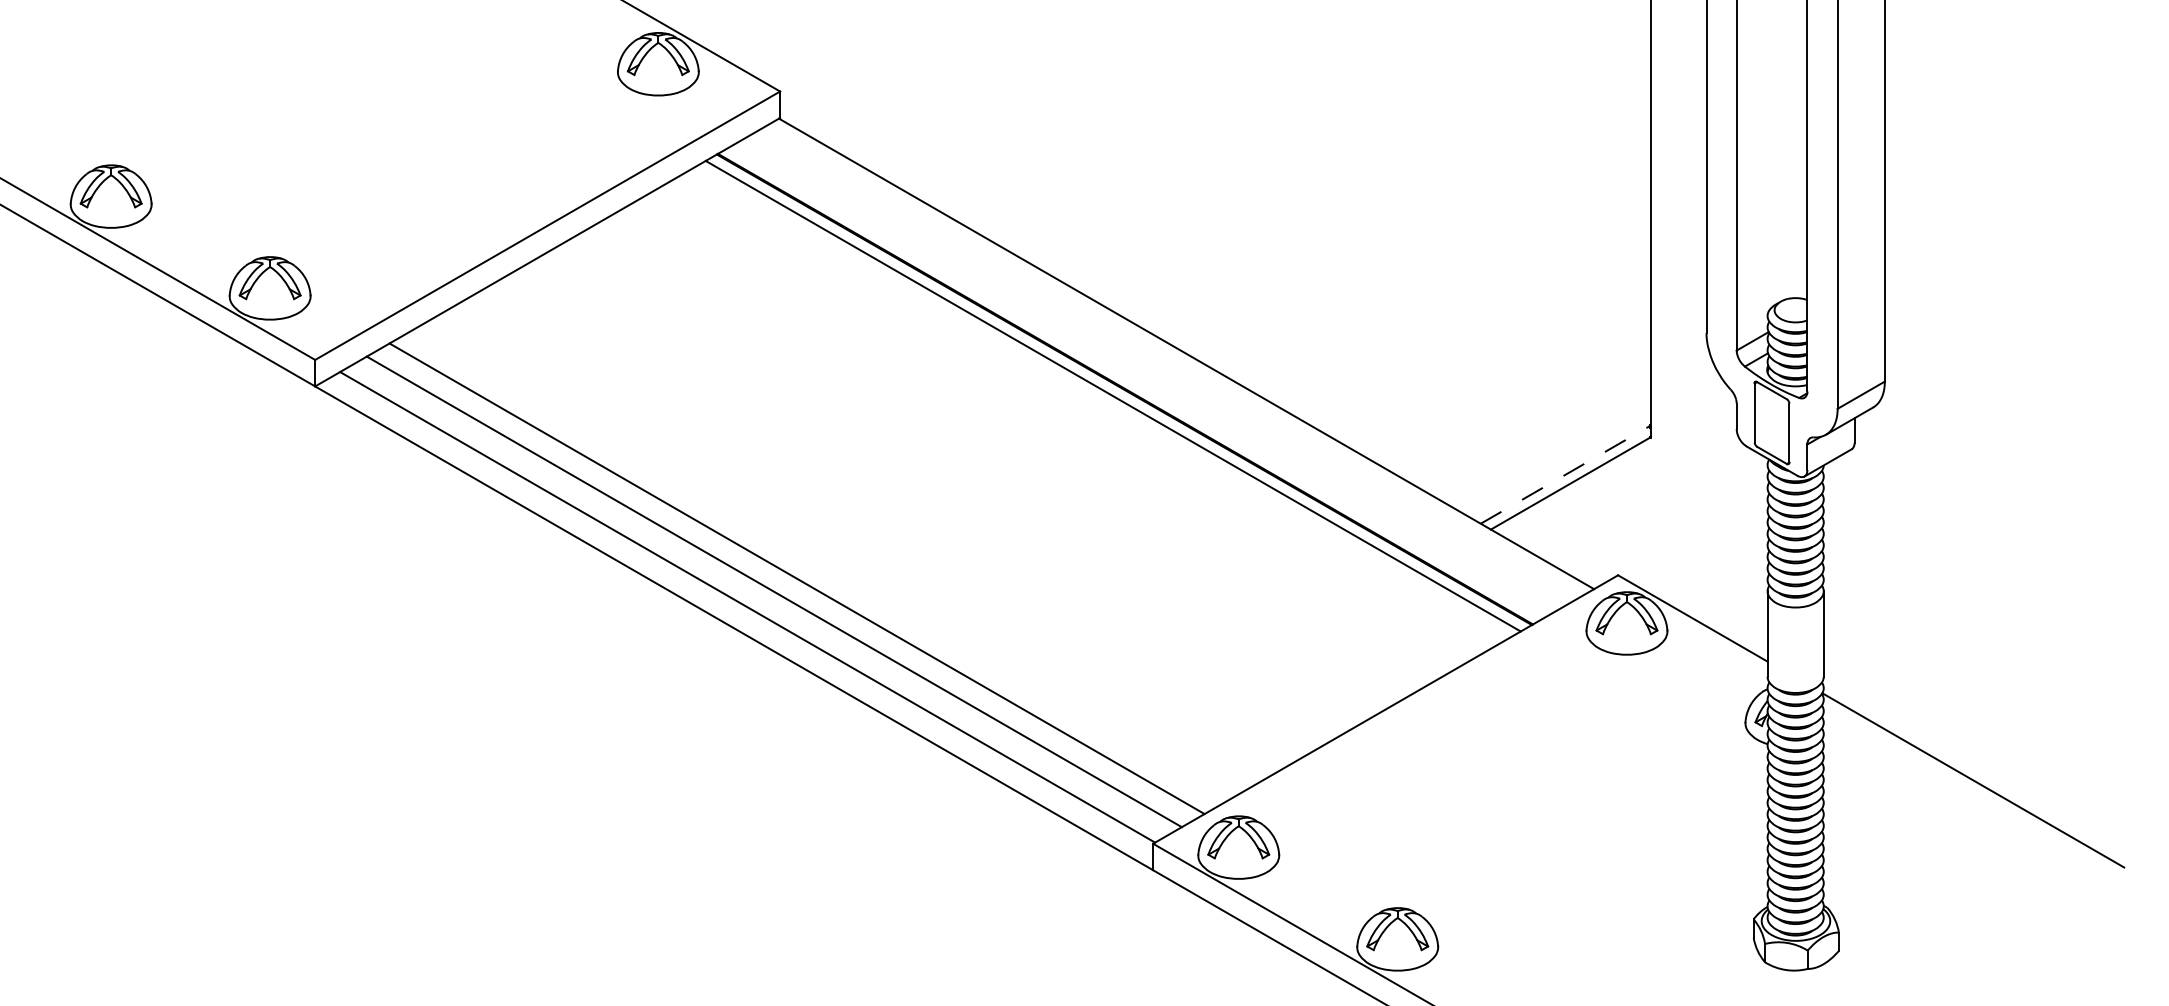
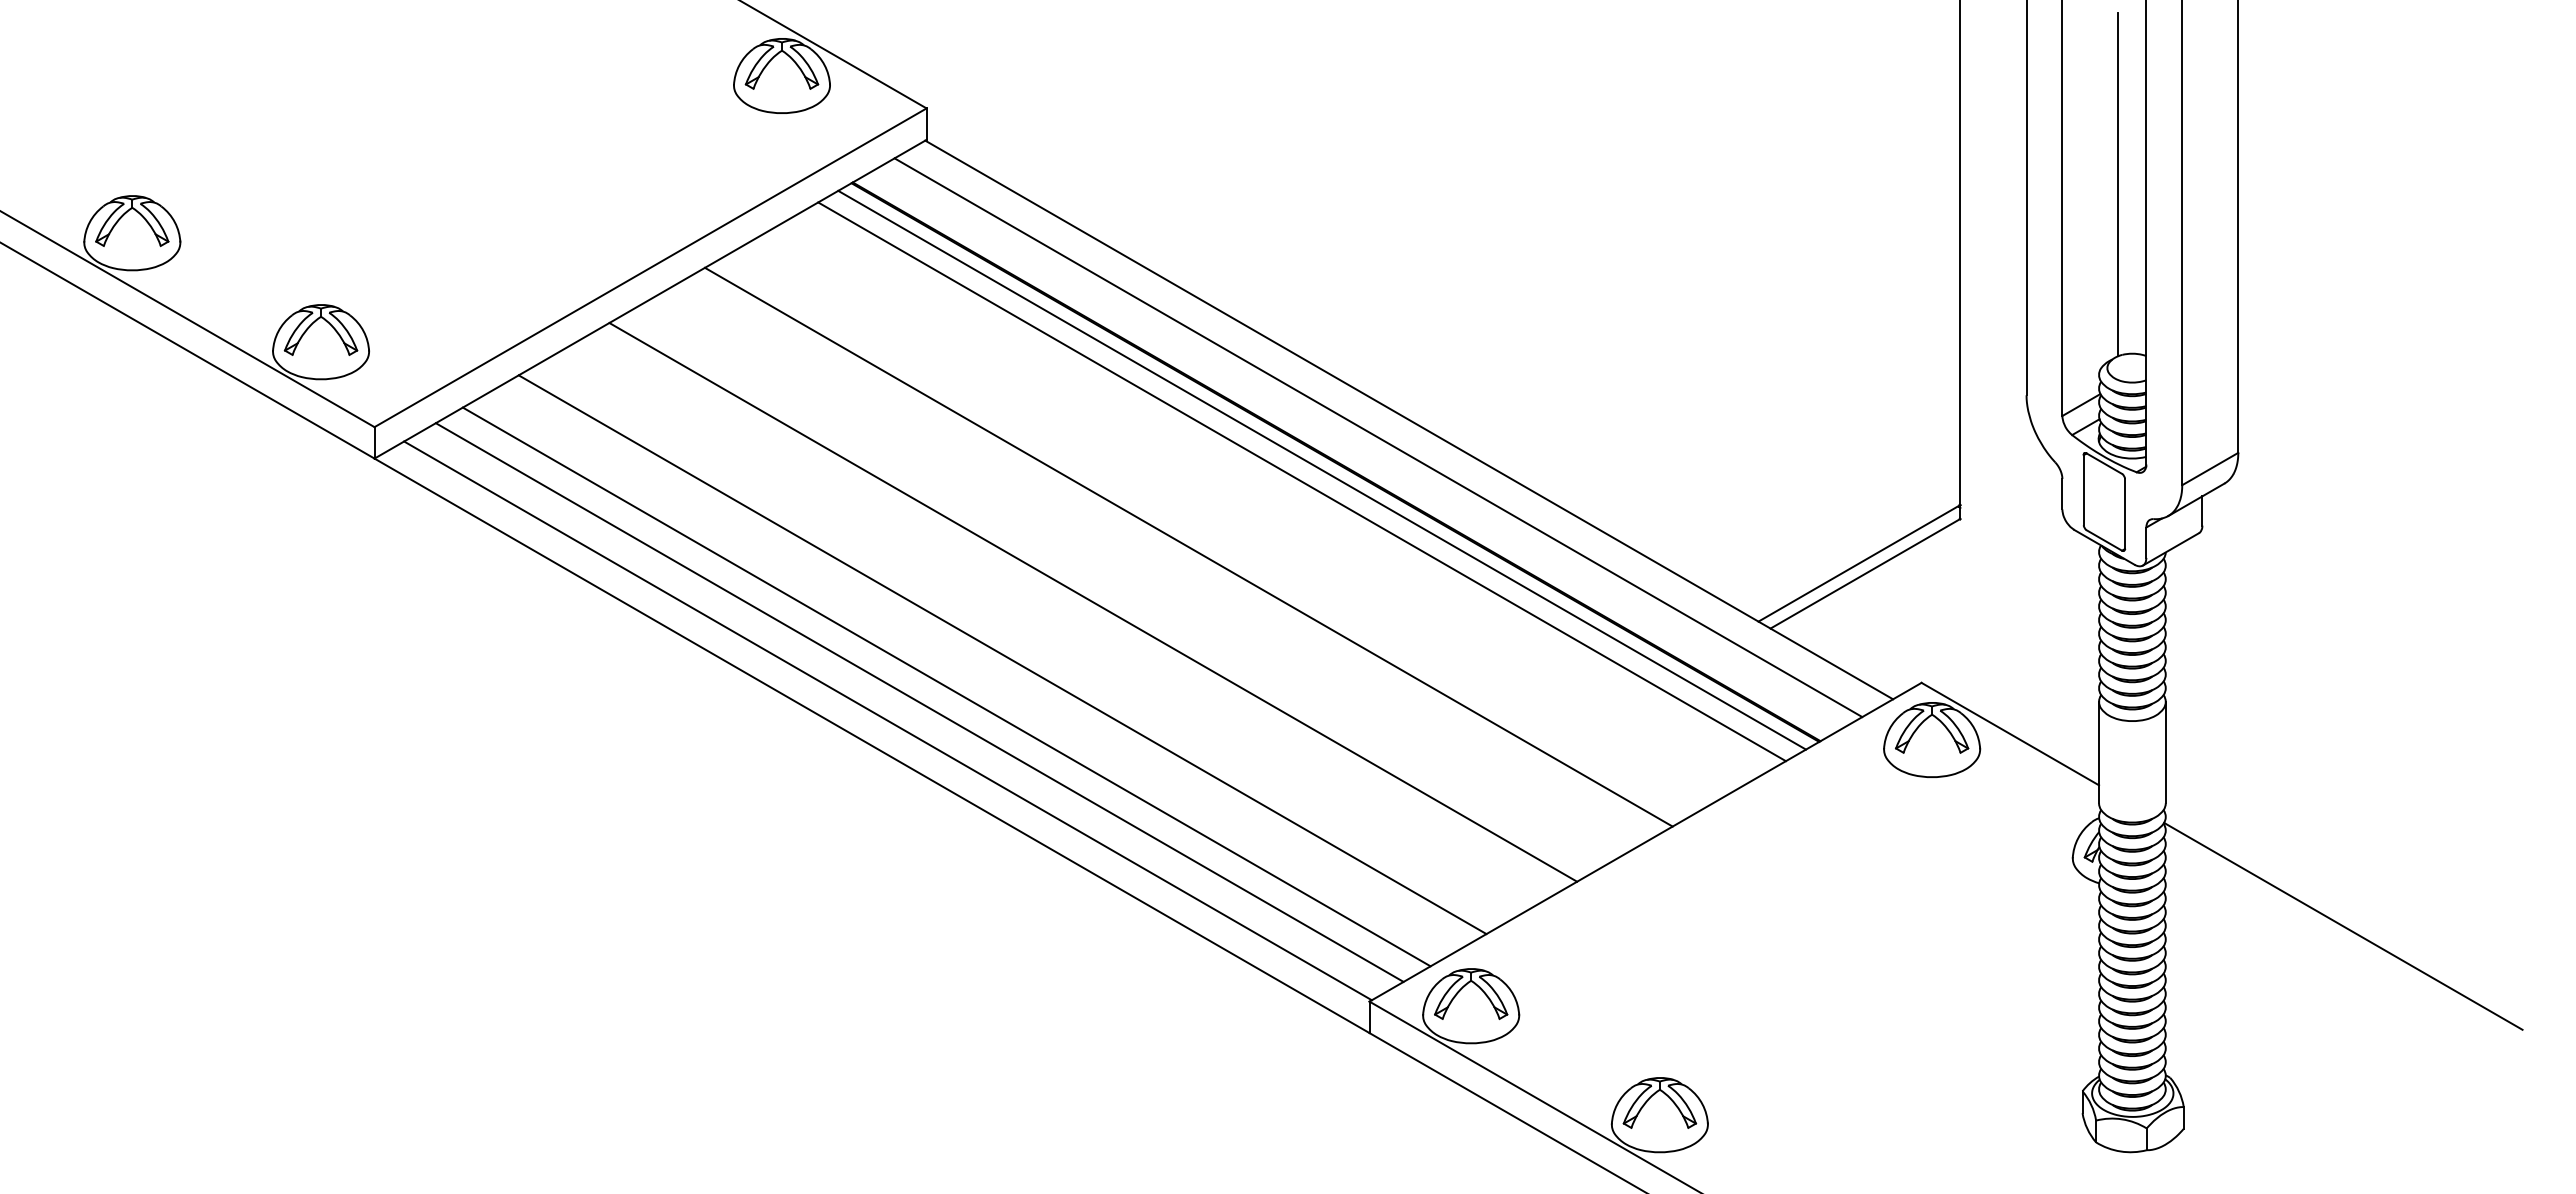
line: (1783, 155) -> (2118, 184), added
line: (1160, 368) -> (1378, 437), added
line: (1095, 405) -> (1301, 481), added
line: (1000, 460) -> (1188, 546), added
line: (1565, 474) -> (1859, 563), dashed -> solid
line: (920, 507) -> (1093, 602), added
line: (844, 551) -> (1002, 654), added

